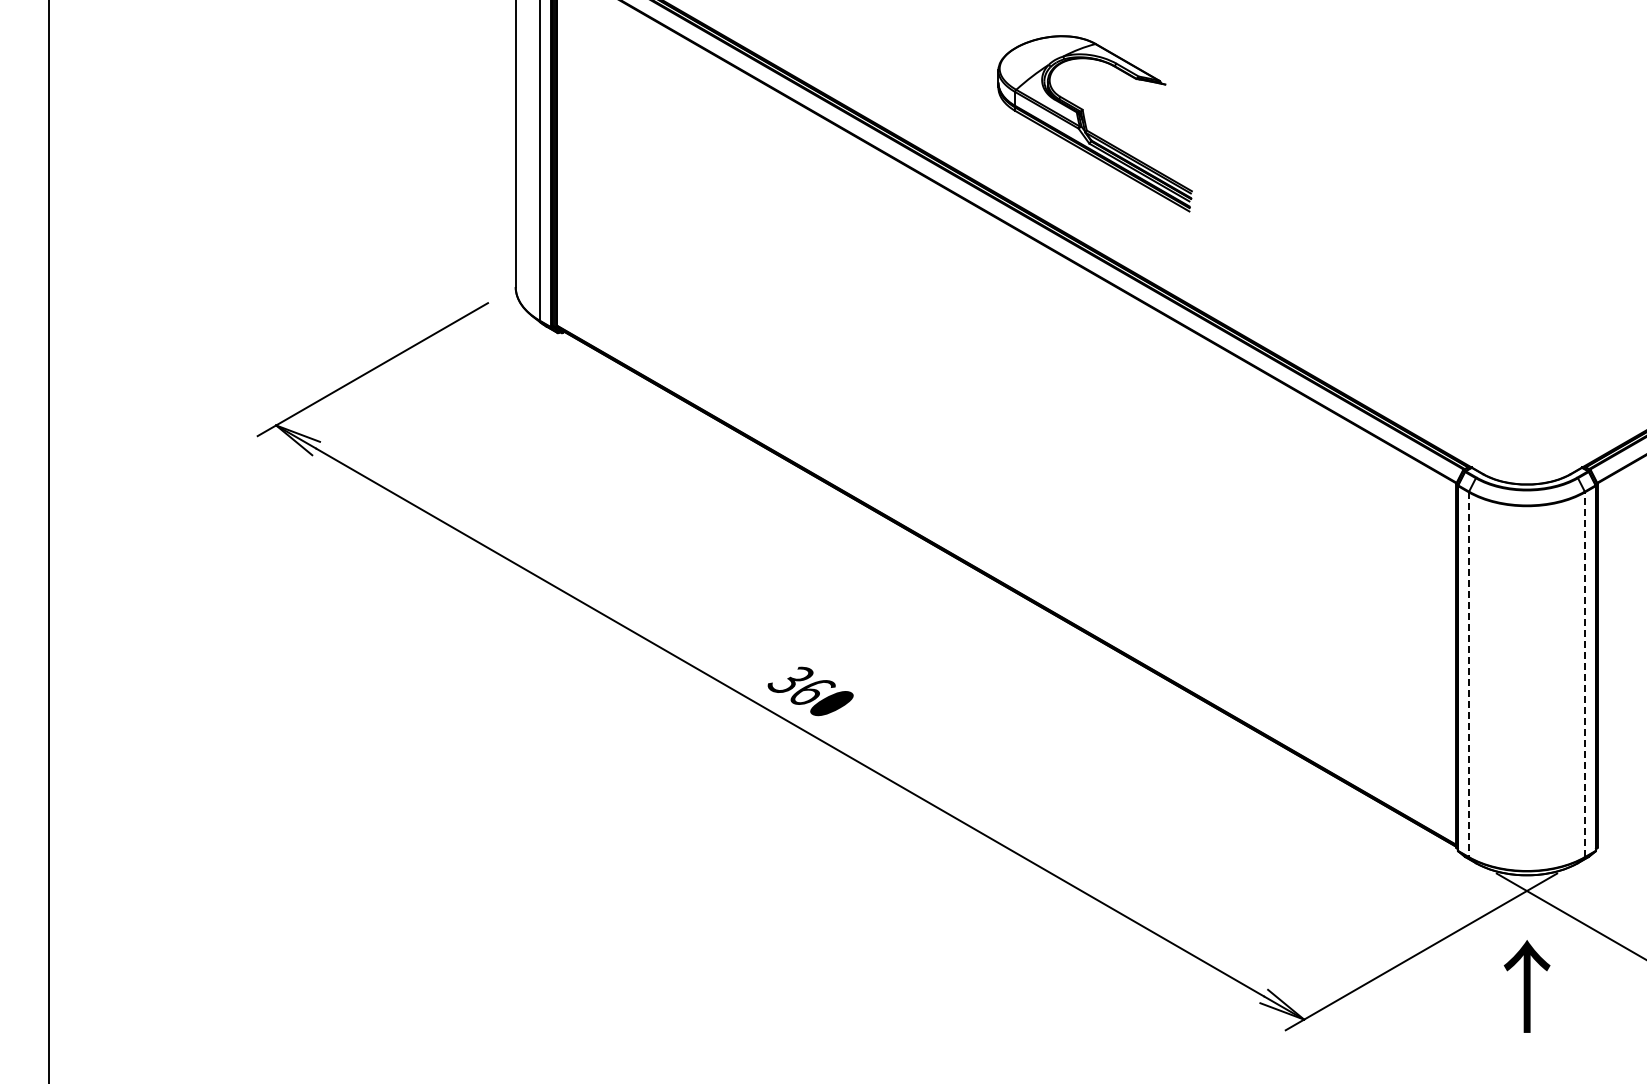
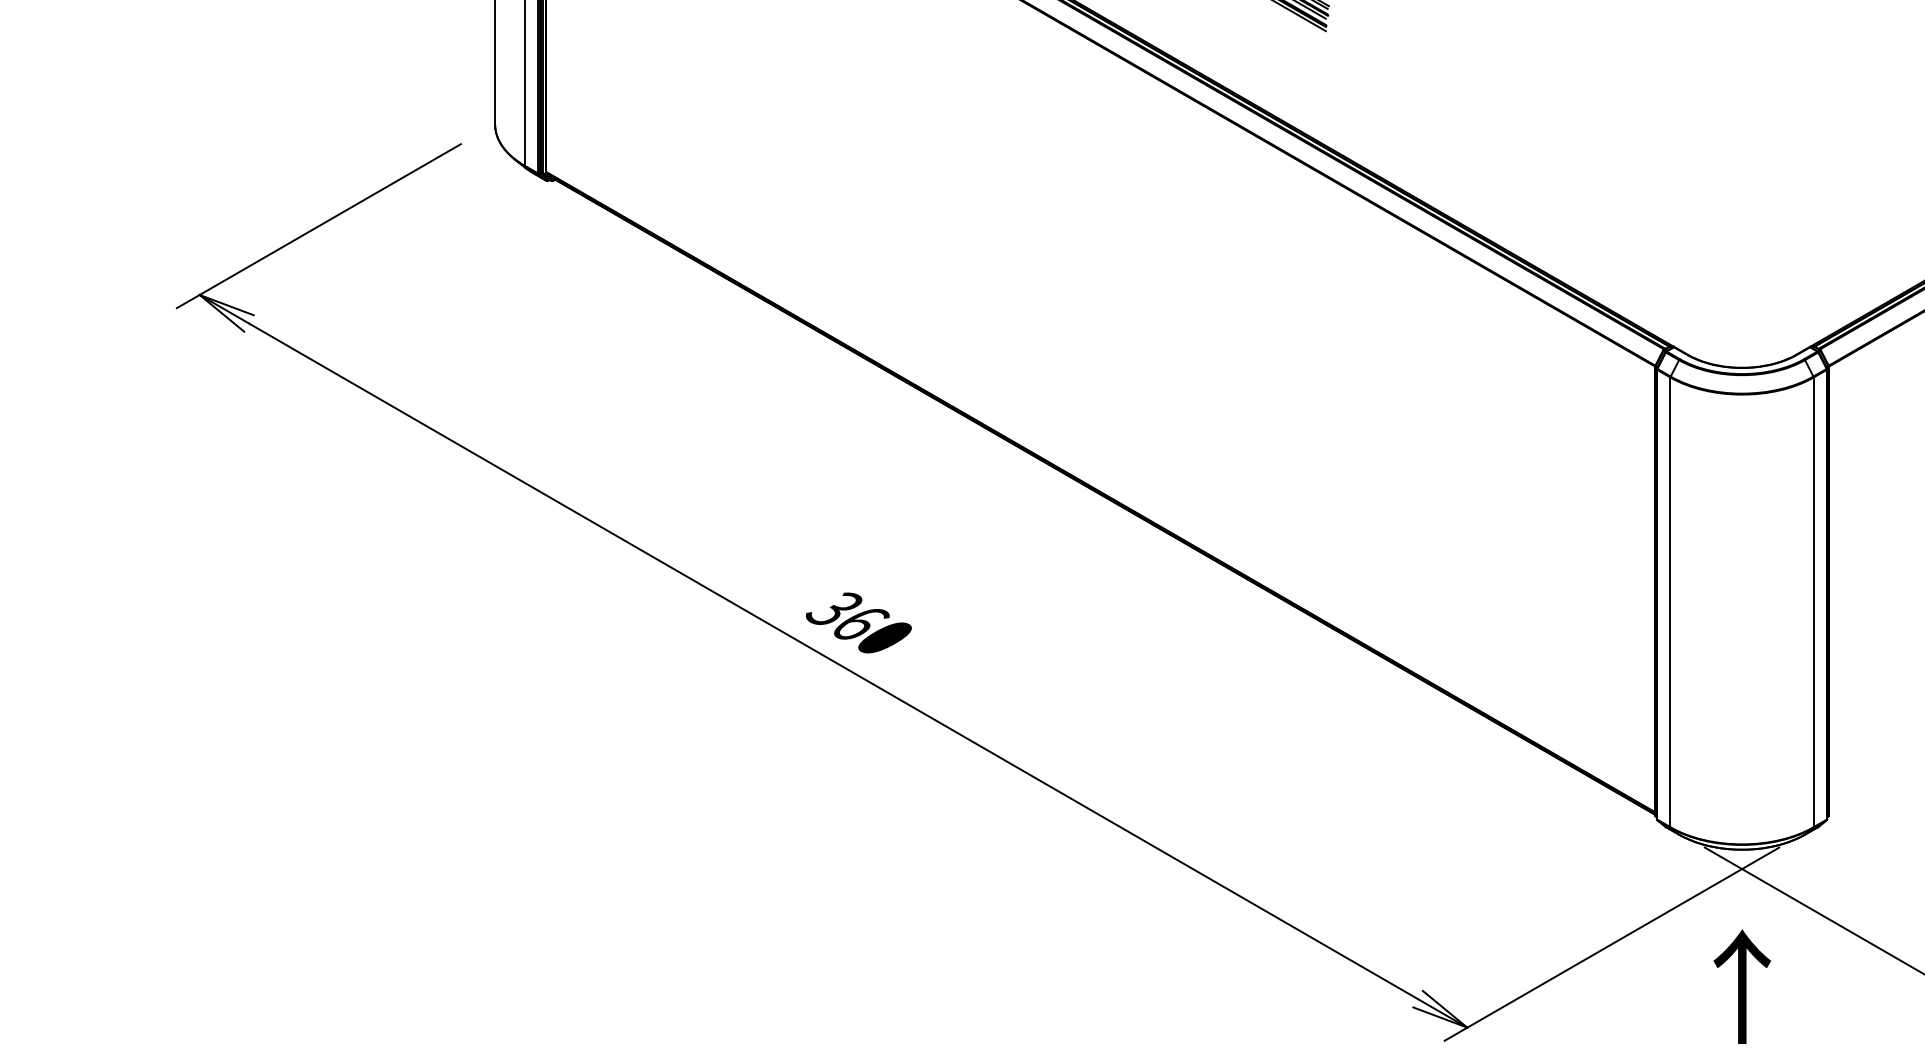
line: (1585, 674) -> (1814, 602), dashed -> solid
line: (1468, 675) -> (1669, 603), dashed -> solid

